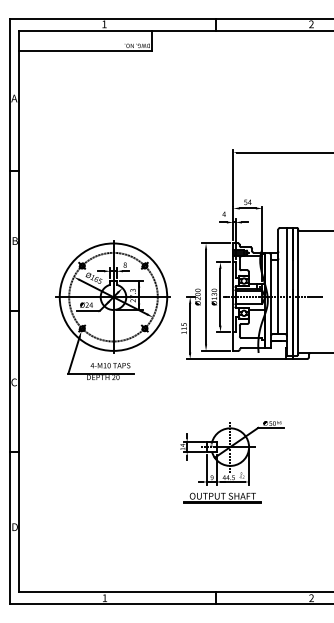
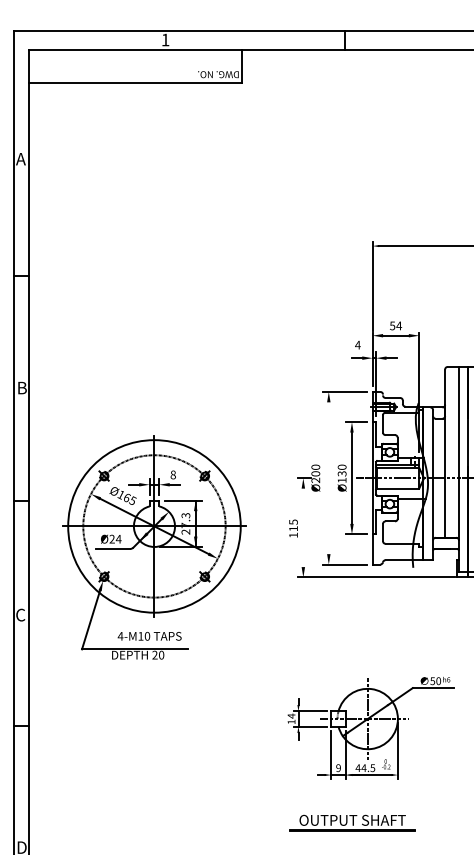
line: (206, 296) -> (329, 477), removed
part: (112, 309) -> (152, 546), moved
line: (190, 328) -> (303, 528), removed
part: (222, 497) -> (352, 822), moved

